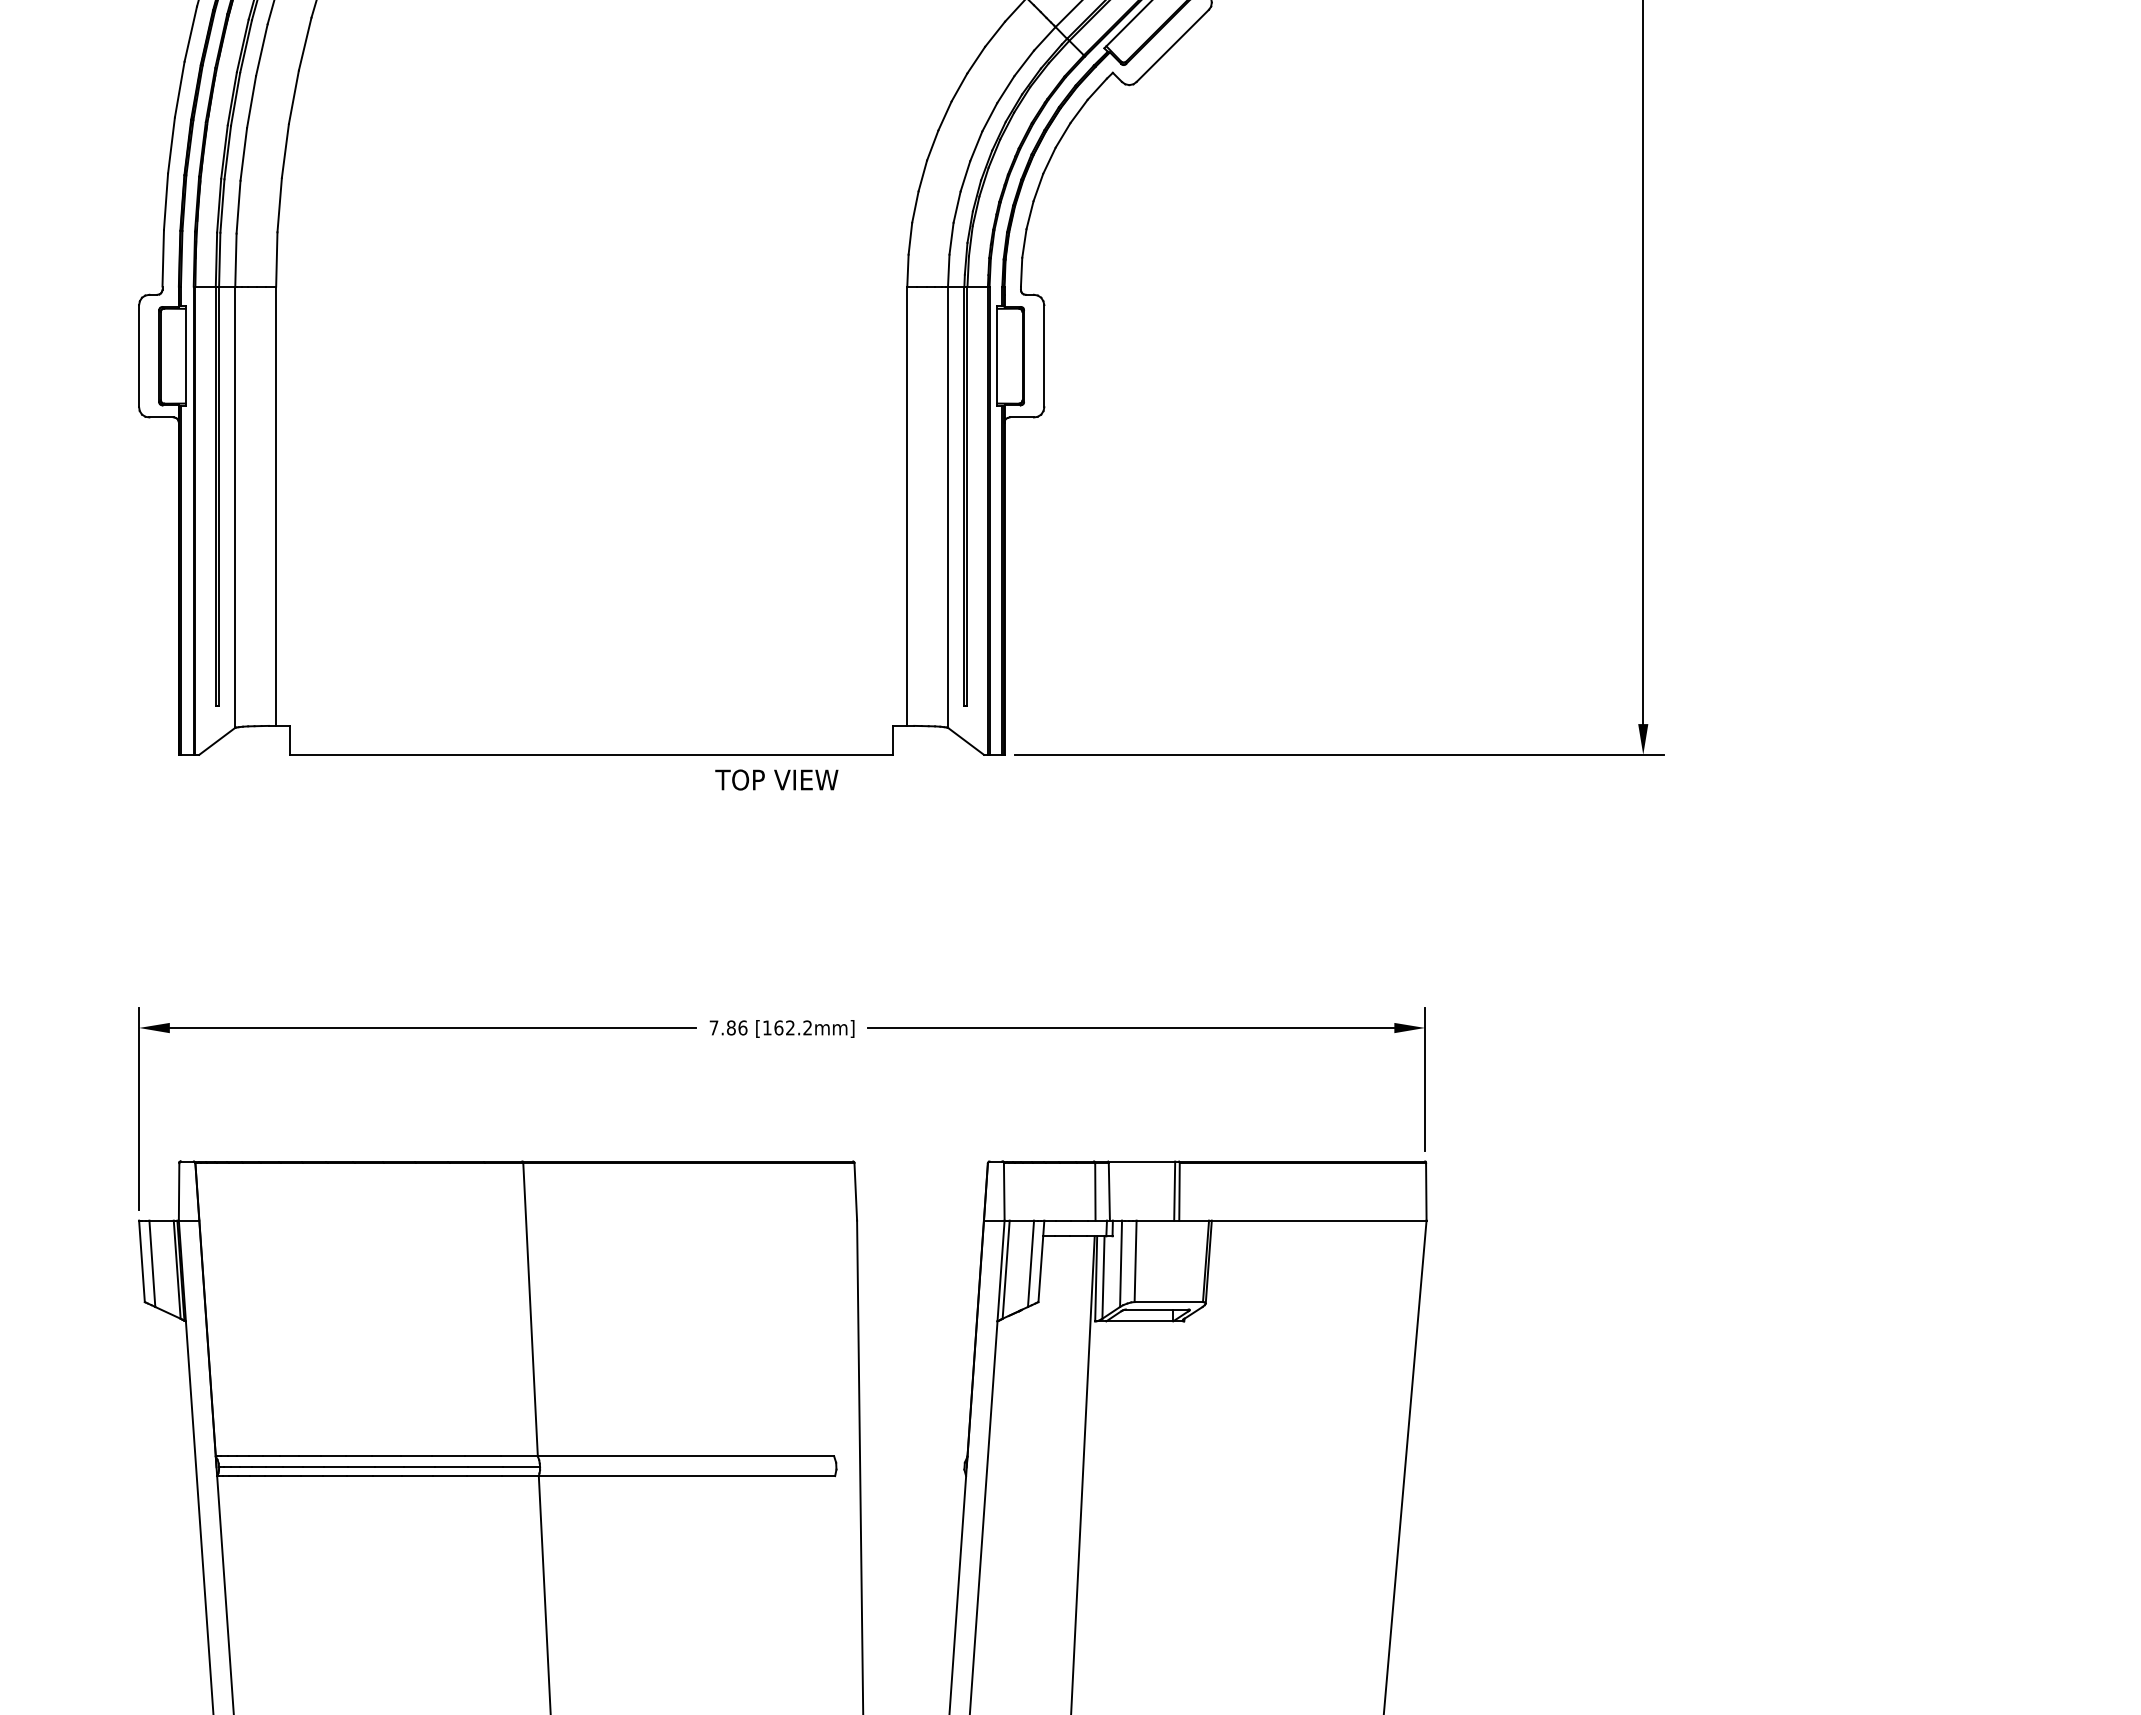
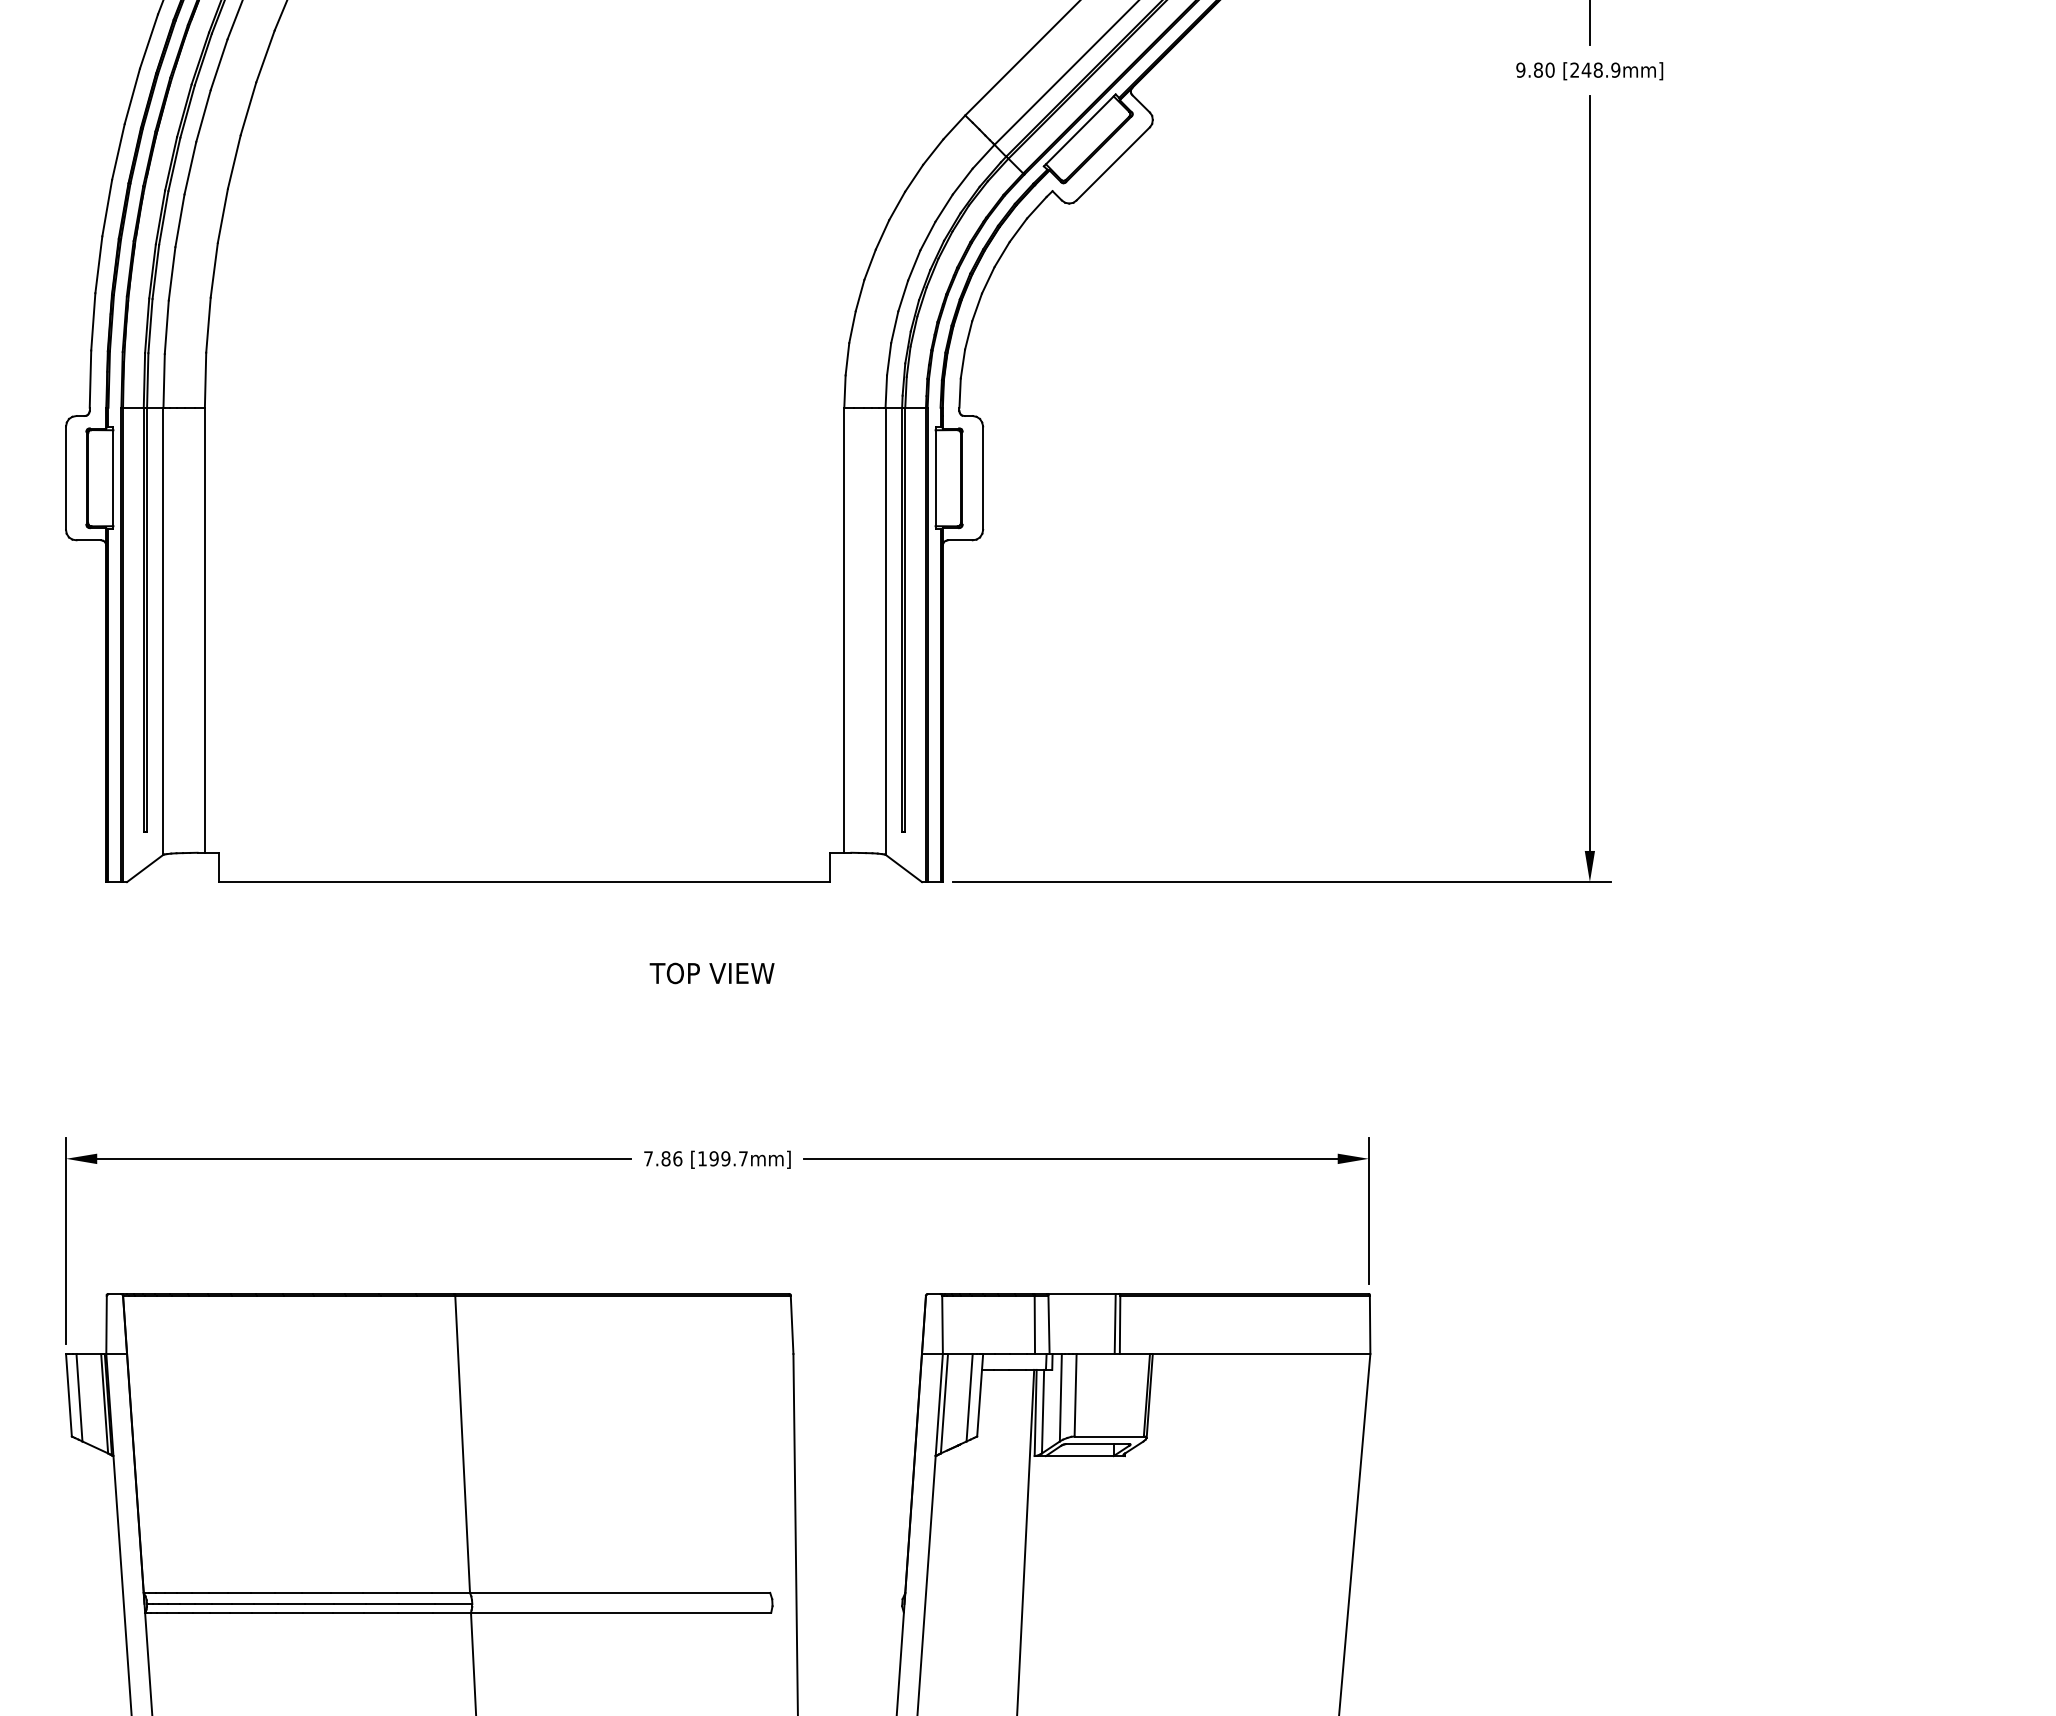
text: (776, 779) -> (711, 972), moved
text: (792, 1027) -> (728, 1158), [162.2mm] -> [199.7mm]

